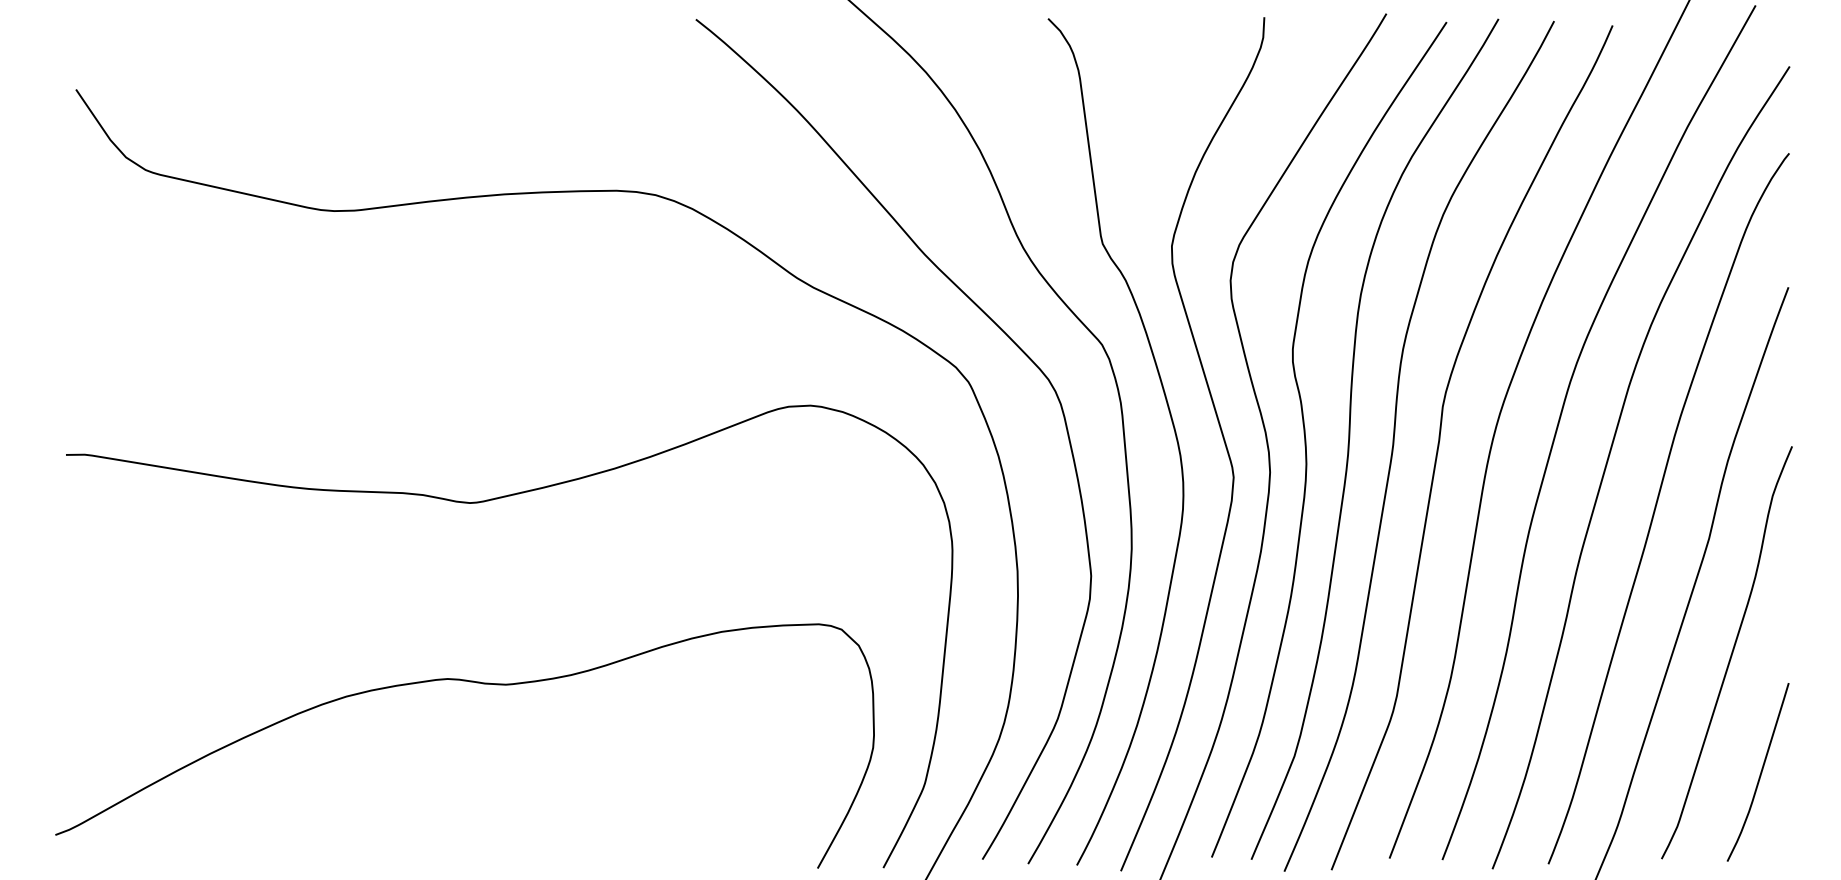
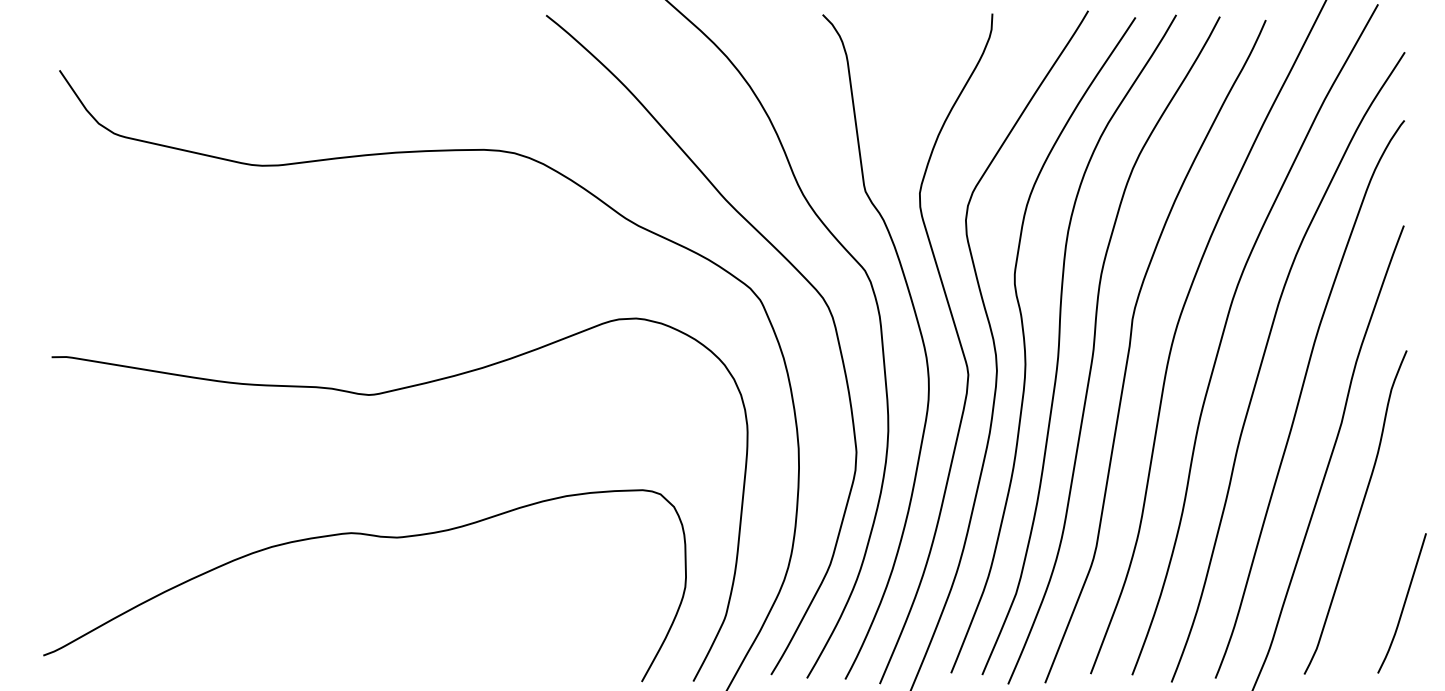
curve: (1759, 772) -> (1403, 603), moved

